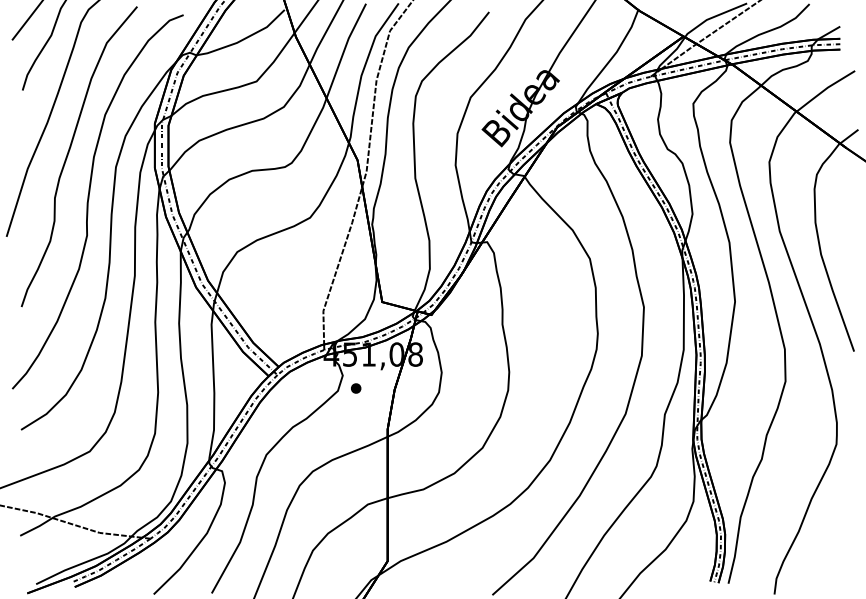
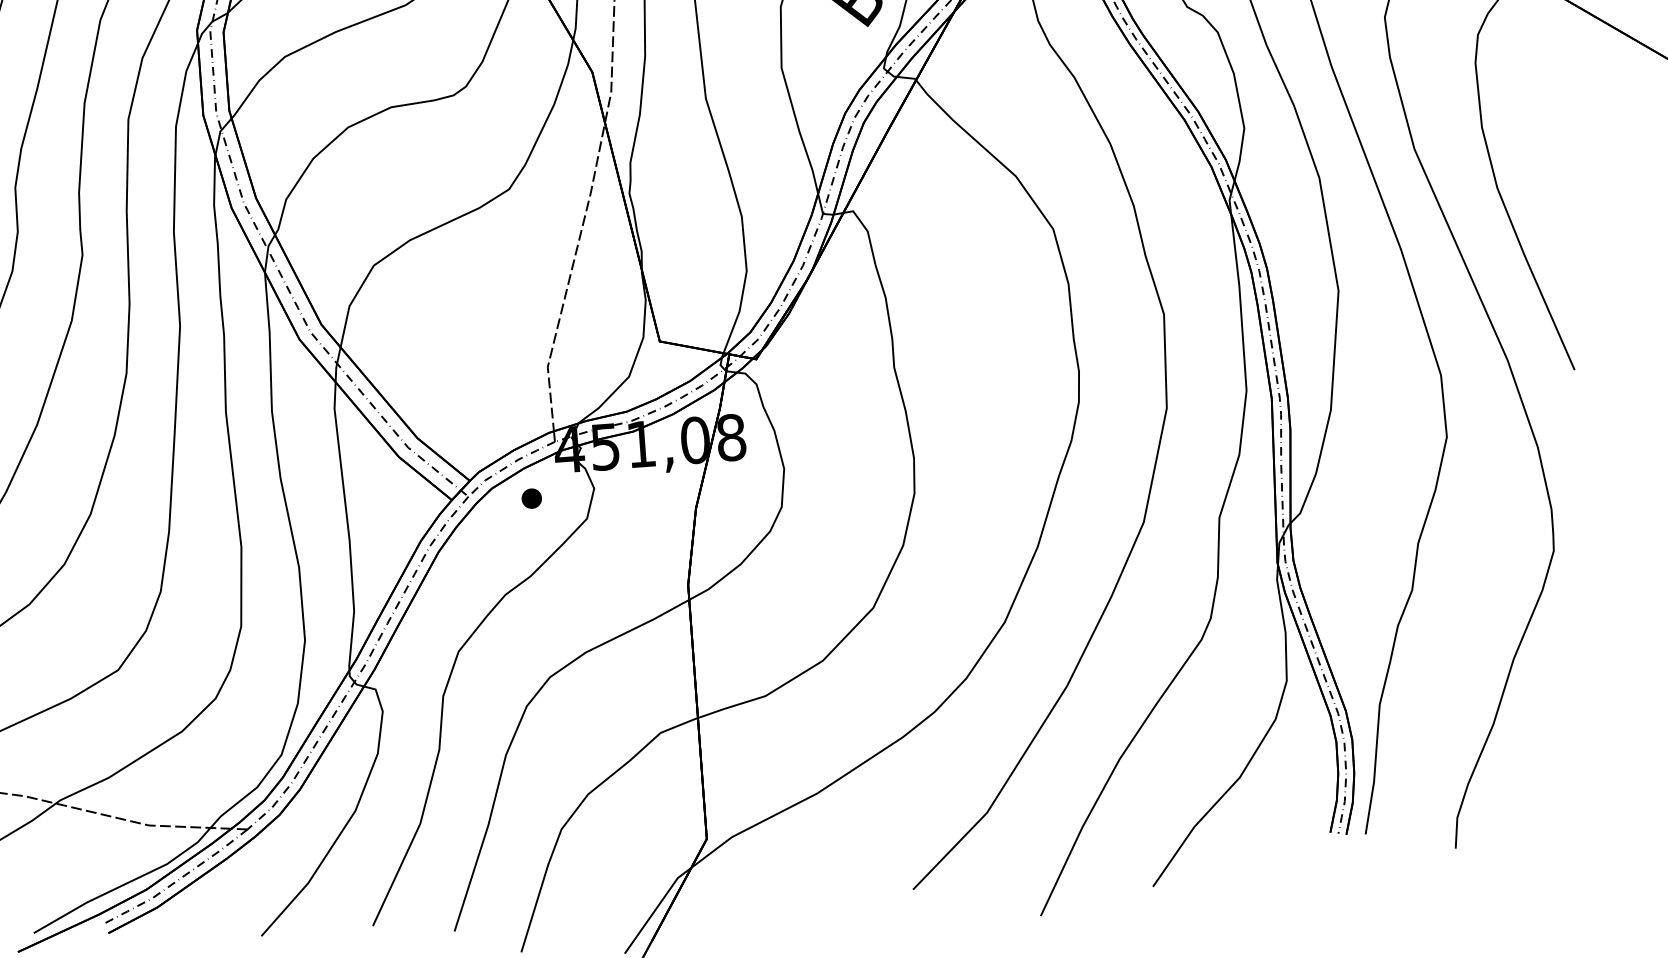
part: (356, 388) -> (532, 498), moved

